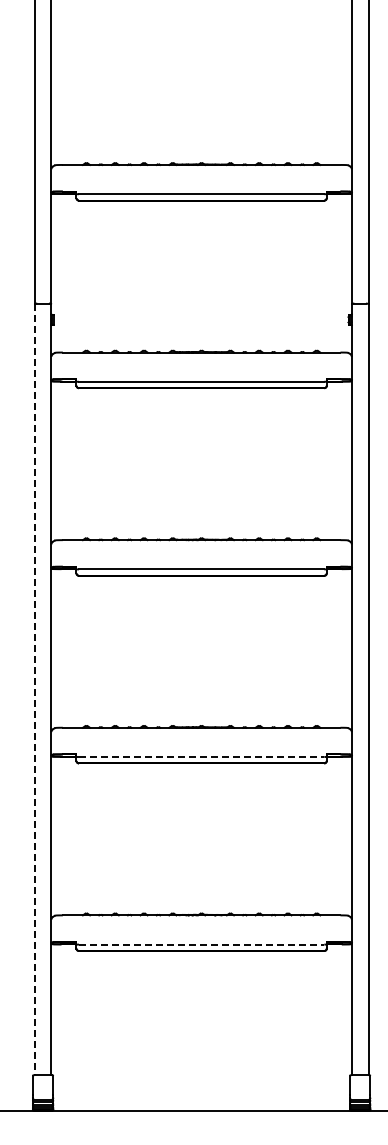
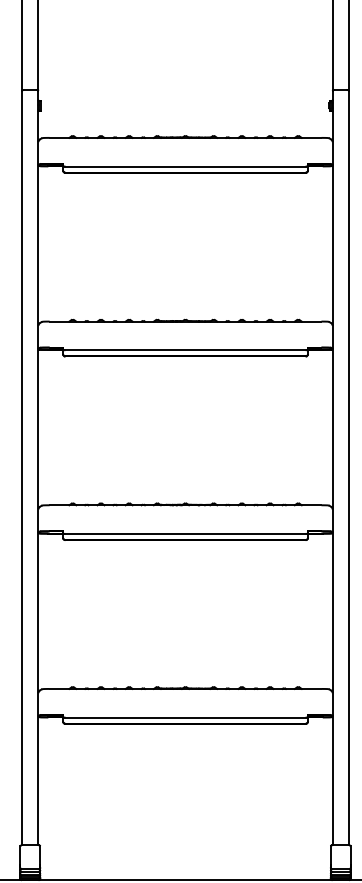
line: (34, 690) -> (21, 468), dashed -> solid
line: (201, 757) -> (185, 534), dashed -> solid
line: (201, 944) -> (185, 717), dashed -> solid

